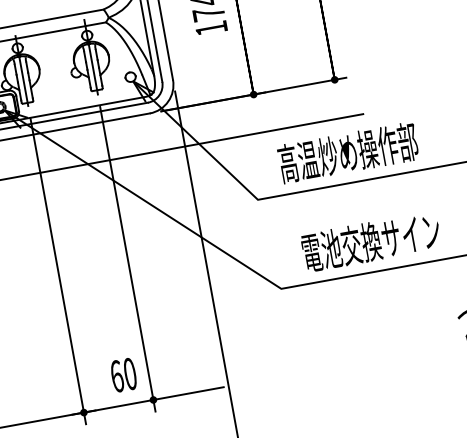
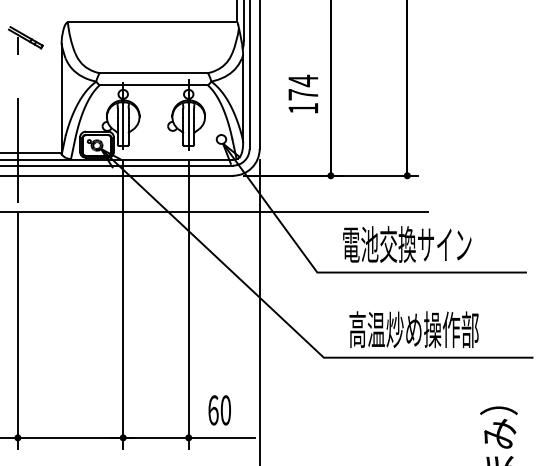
text: (348, 152) -> (407, 244), 高温炒め操作部 -> 電池交換サイン
text: (370, 241) -> (413, 329), 電池交換サイン -> 高温炒め操作部
text: (123, 375) -> (219, 410), moved

